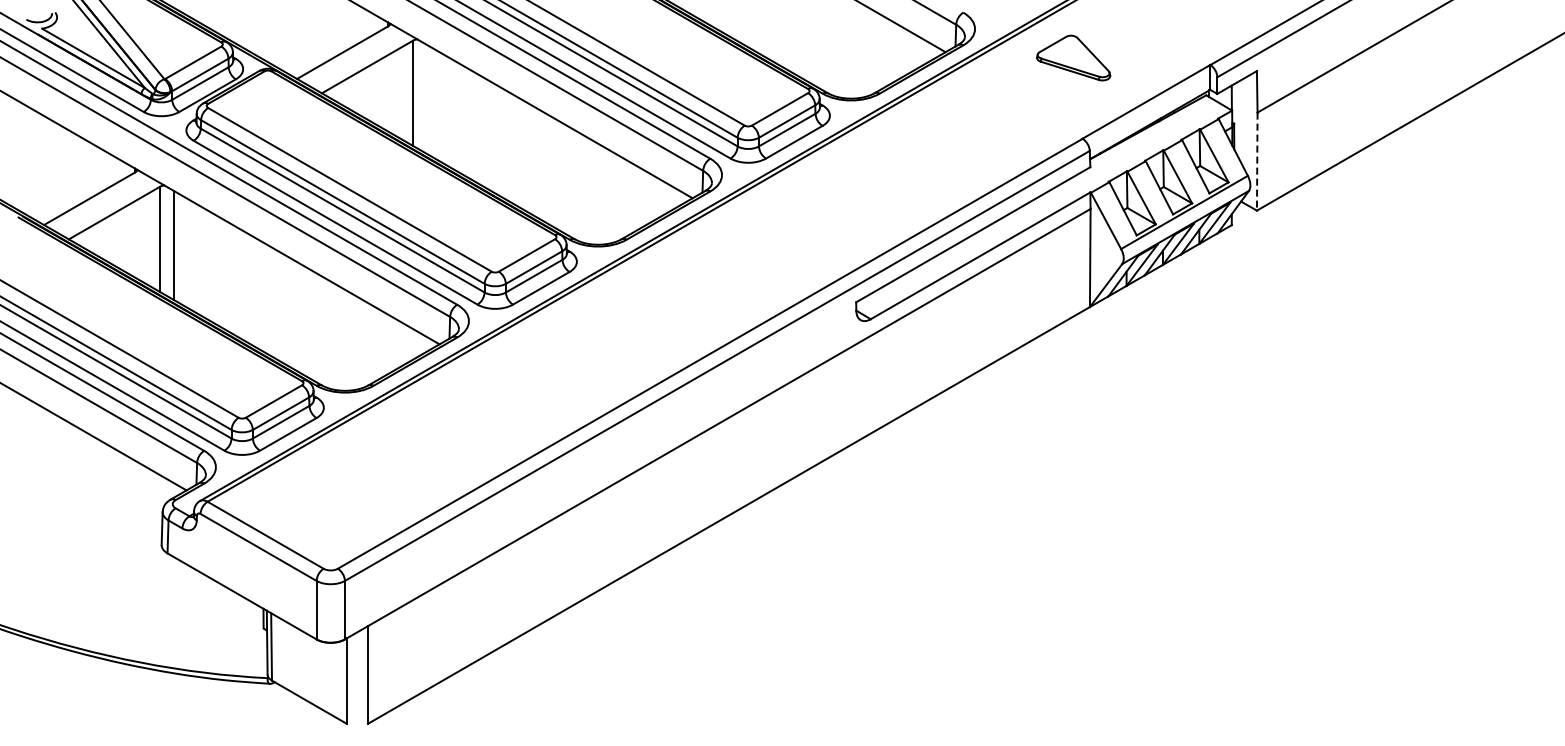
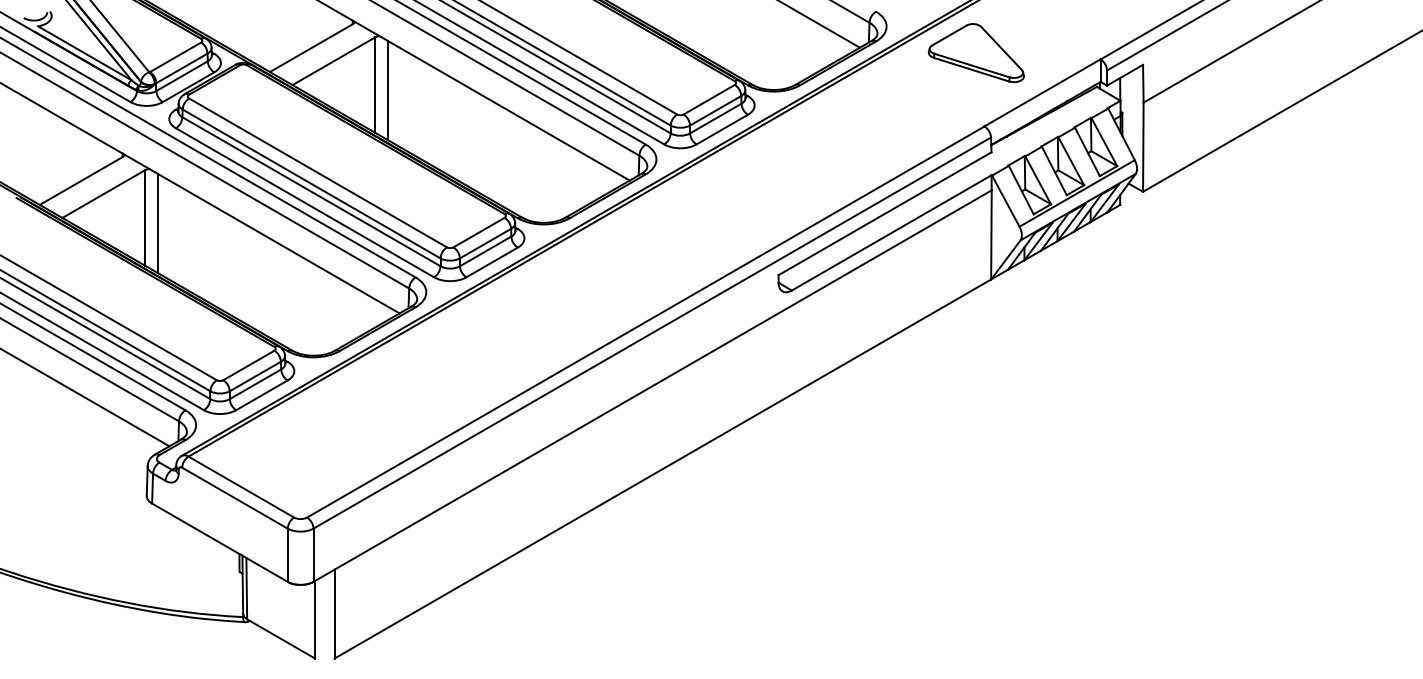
part: (1073, 57) -> (976, 52), size x1.43
line: (427, 98) -> (388, 89), added
line: (1257, 162) -> (1143, 148), dashed -> solid

